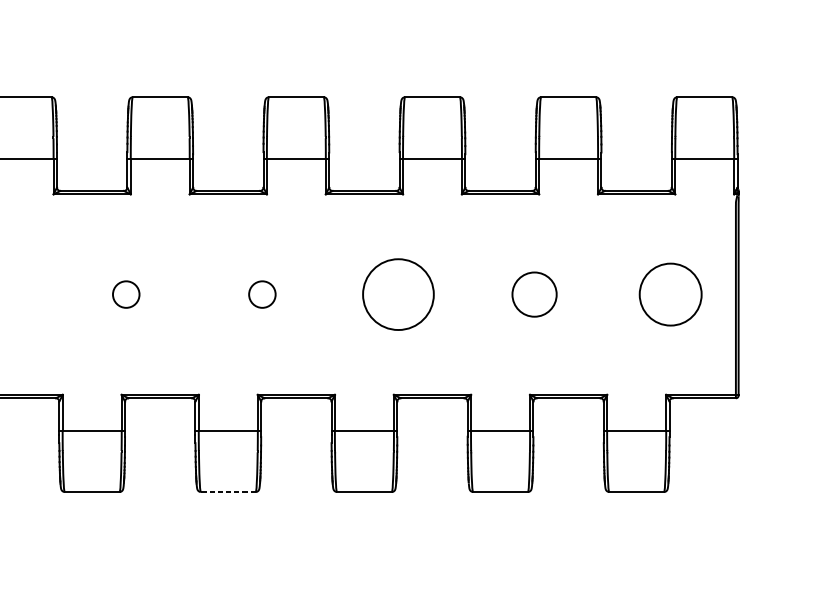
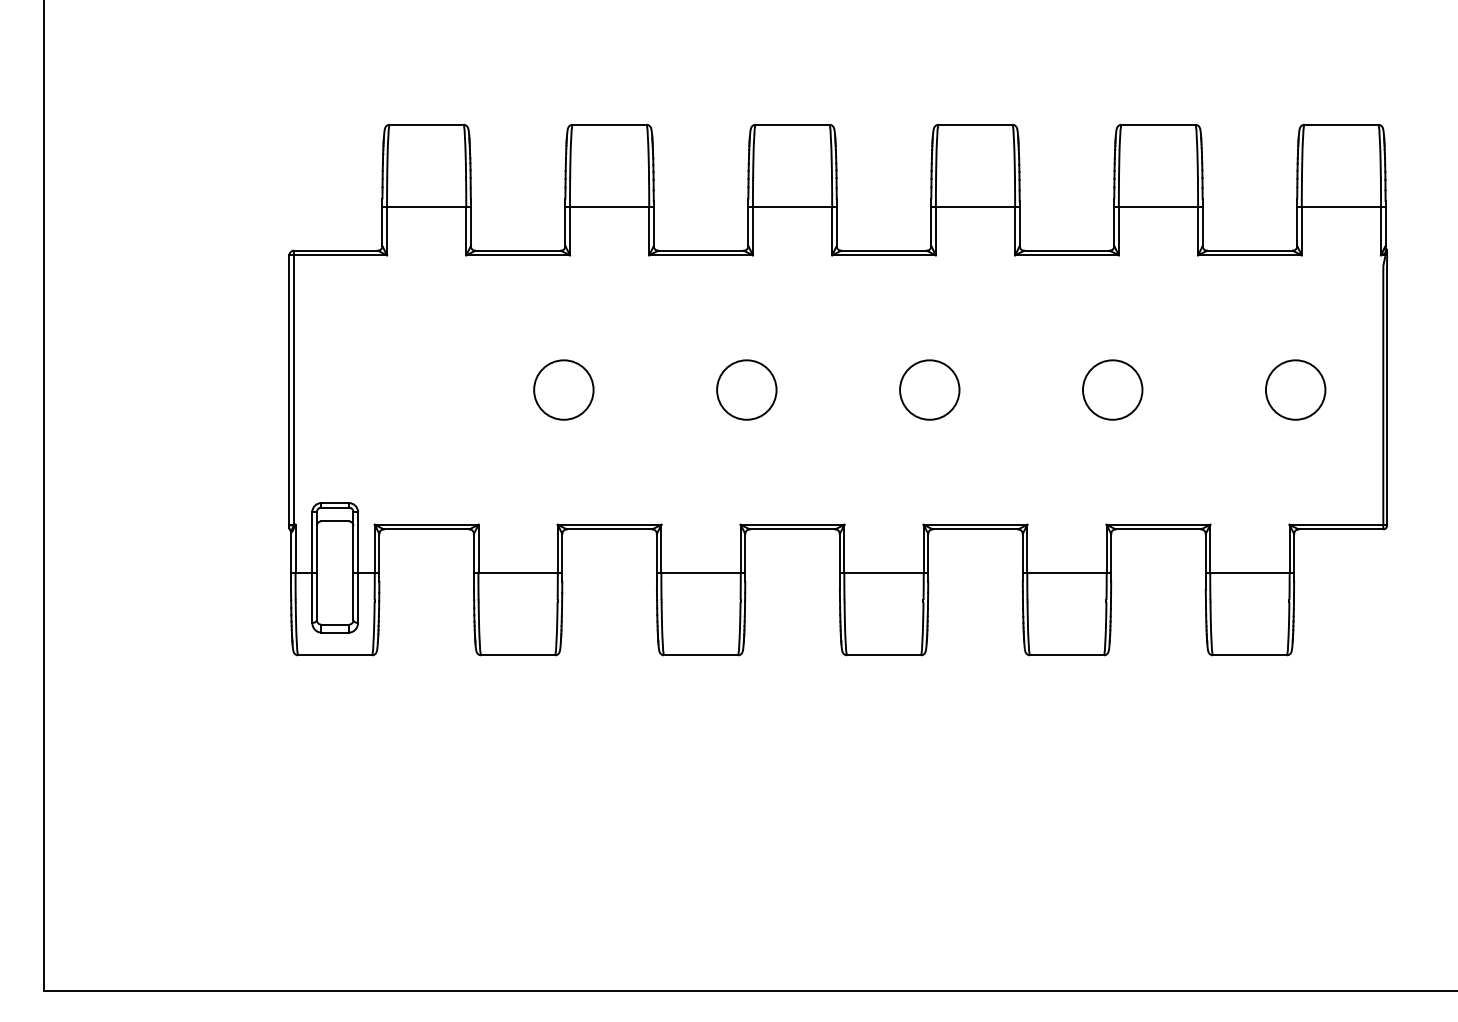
circle: (125, 294) -> (563, 389), size x1.67
circle: (262, 294) -> (746, 389), size x1.67
circle: (398, 294) -> (929, 389), size x0.62
circle: (670, 294) -> (1295, 389), size x0.71
line: (228, 492) -> (701, 655), dashed -> solid

